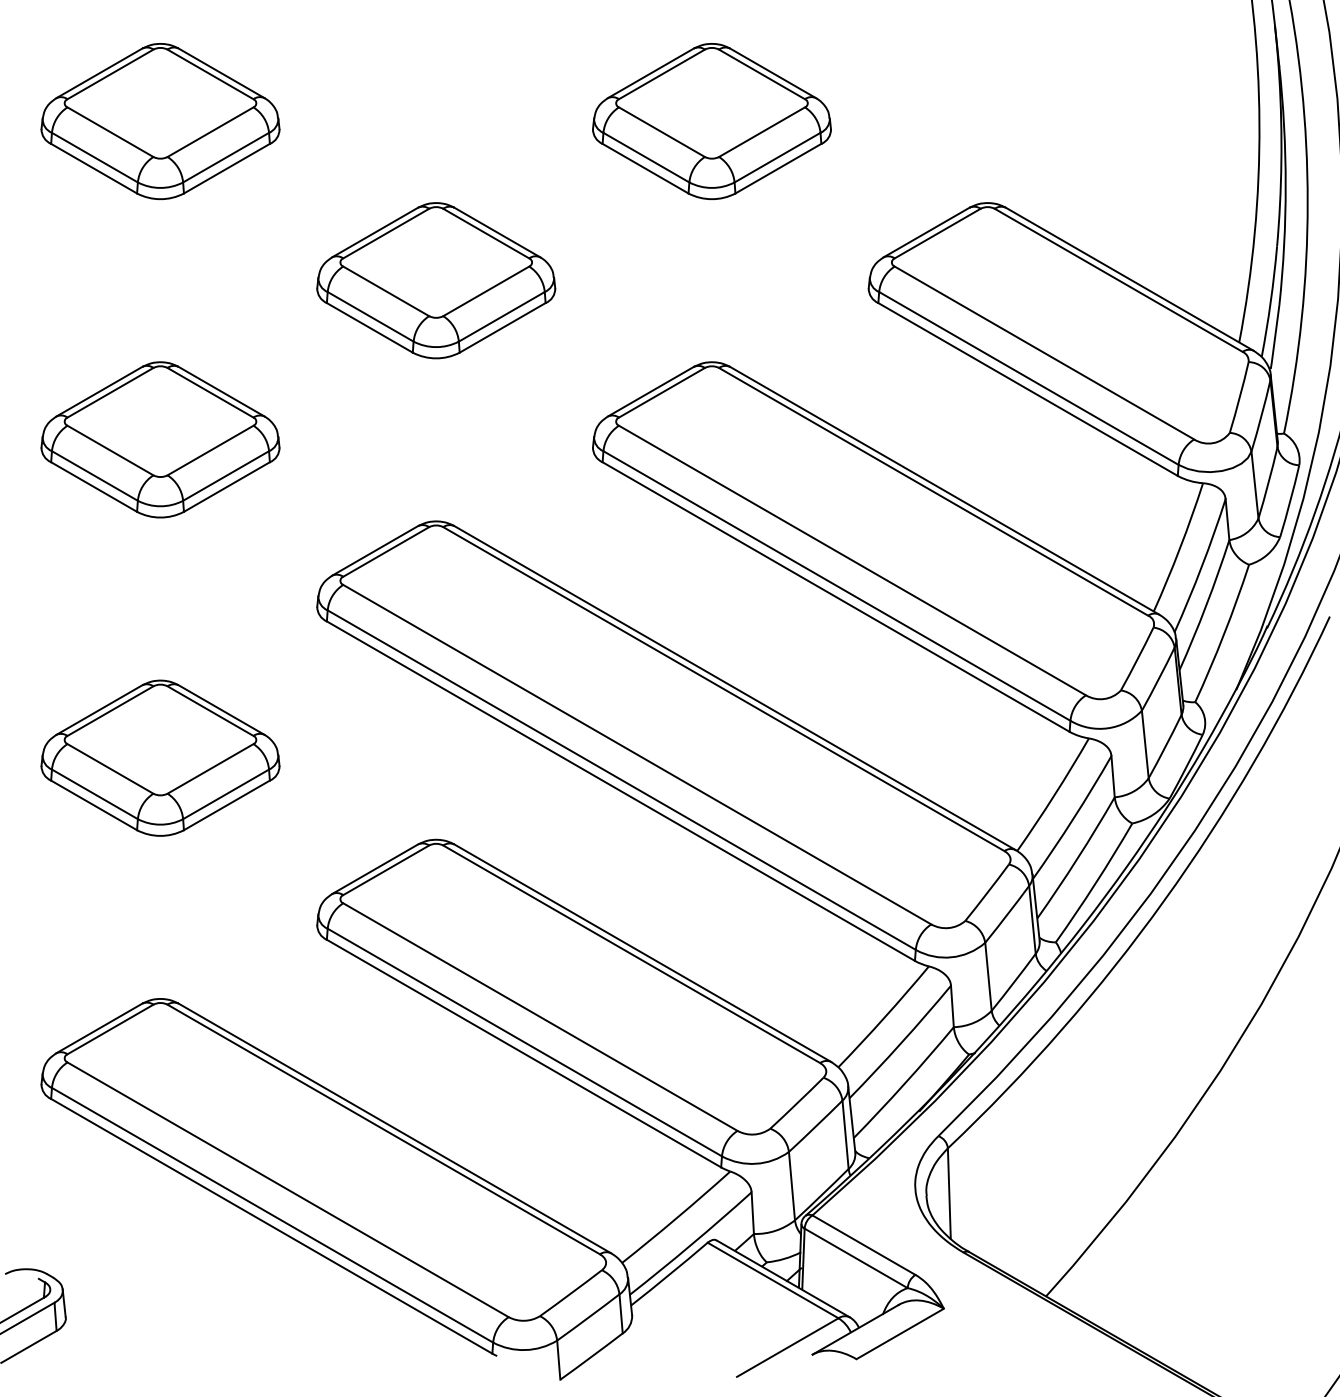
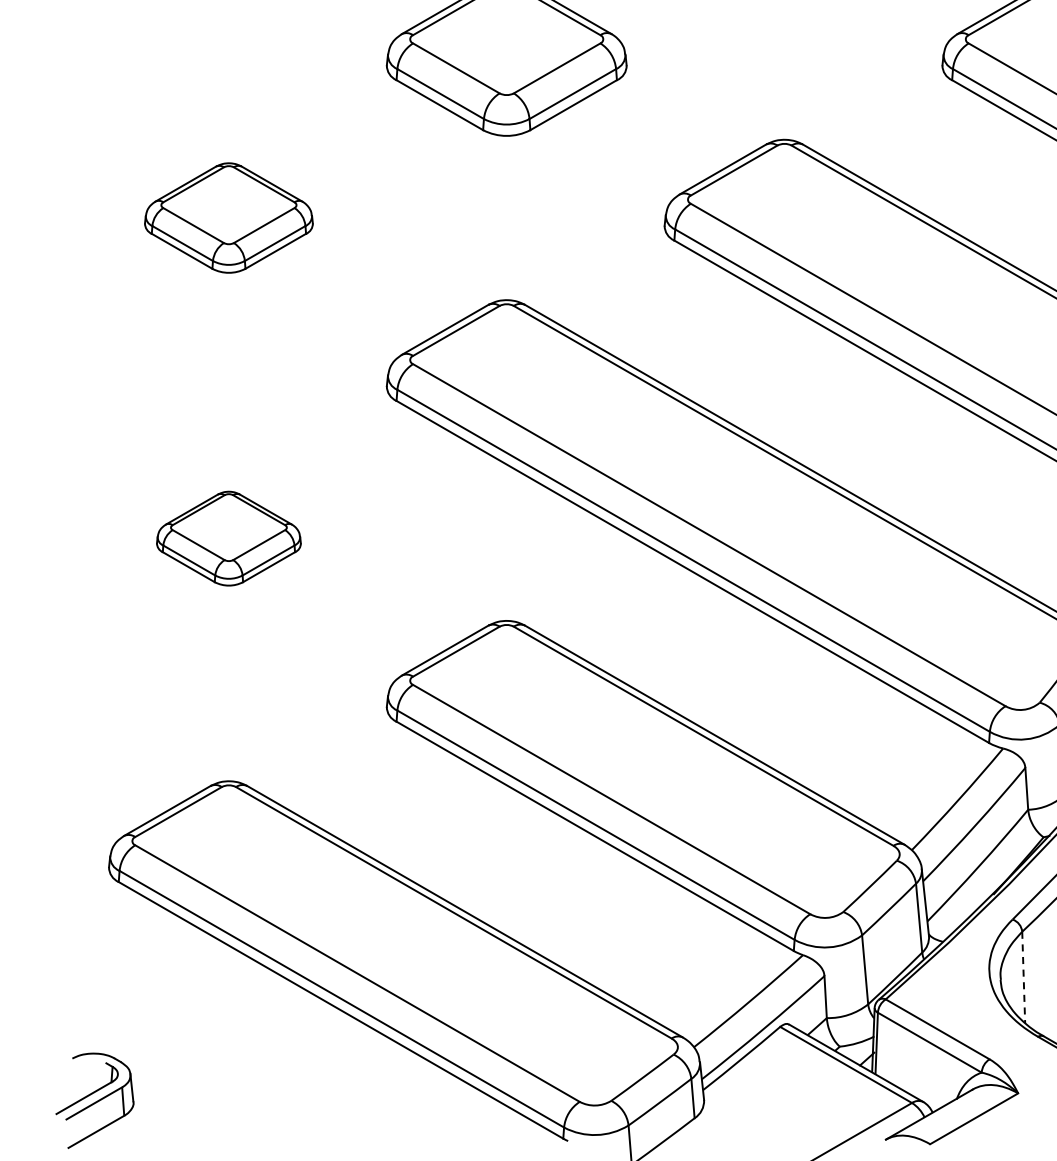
part: (160, 439) -> (228, 217), size x0.7
part: (160, 757) -> (228, 538), size x0.6
line: (949, 1194) -> (1023, 978), solid -> dashed

